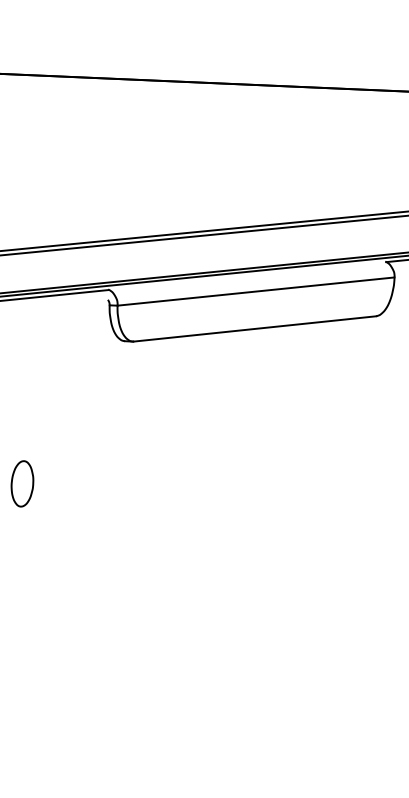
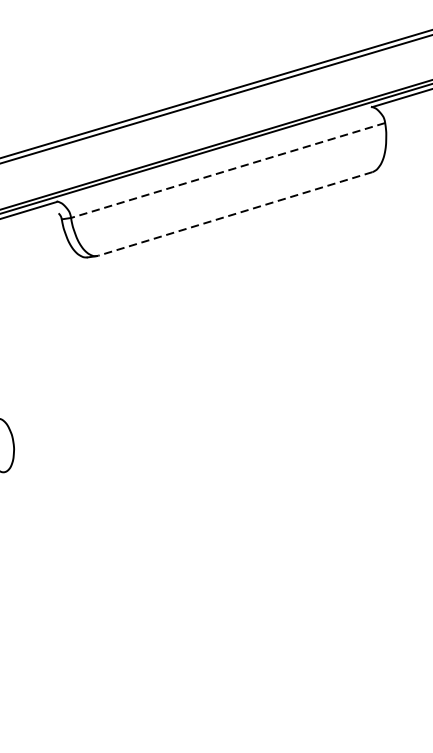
line: (255, 291) -> (227, 170), solid -> dashed
line: (255, 328) -> (235, 213), solid -> dashed

